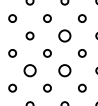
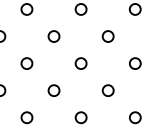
circle: (64, 35) -> (107, 35), size x0.62
circle: (29, 70) -> (53, 90), size x0.62
circle: (64, 70) -> (107, 90), size x0.62

